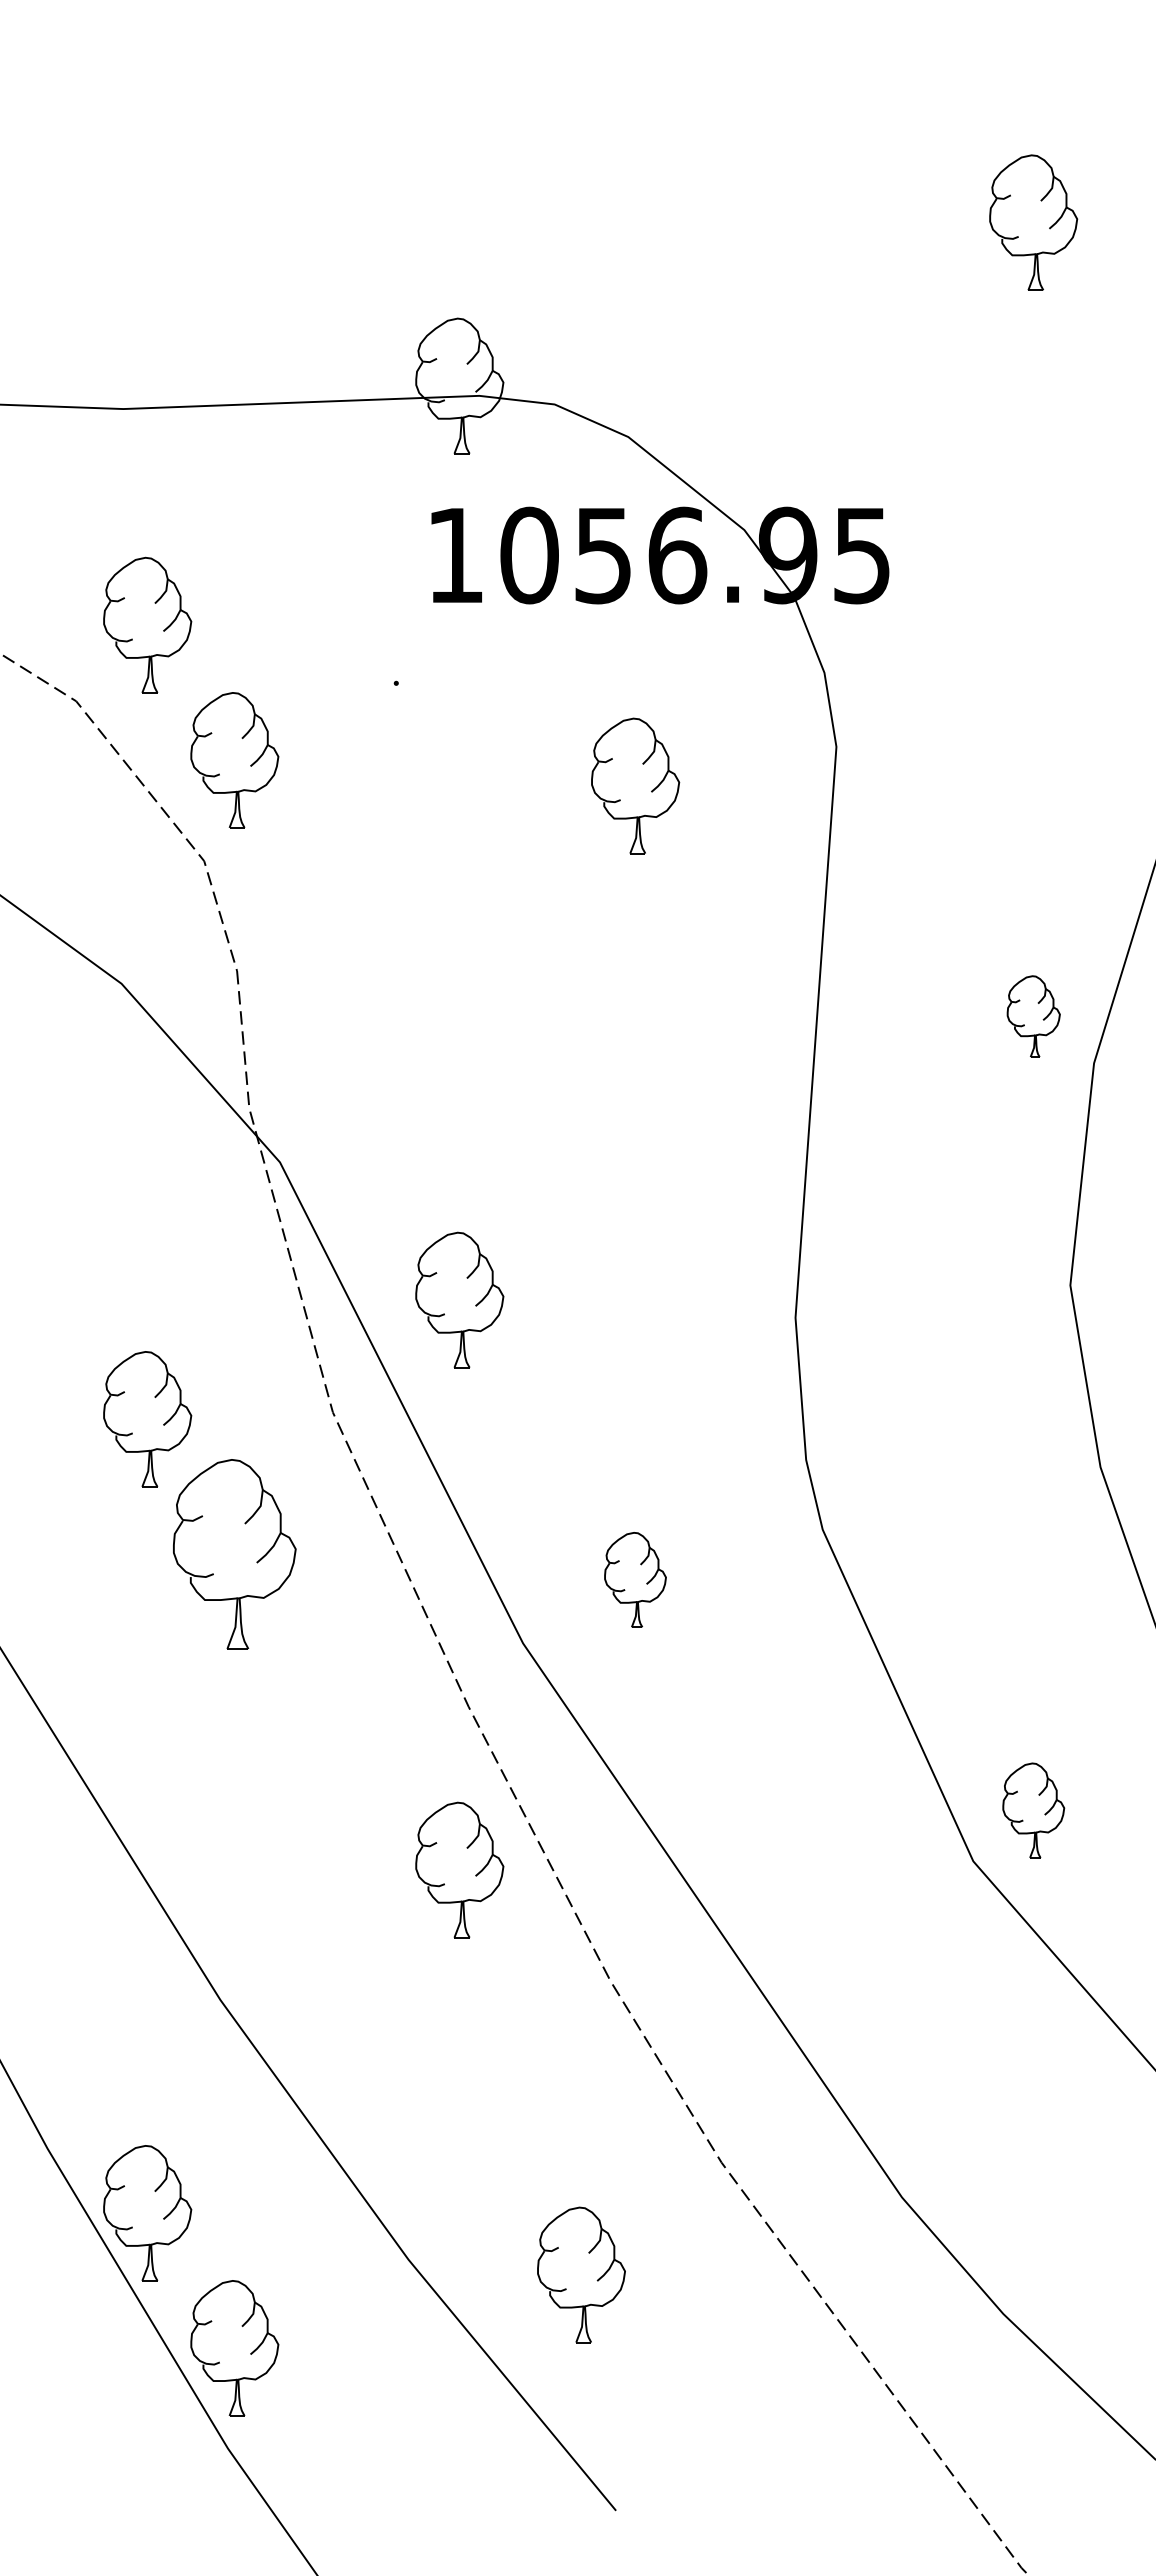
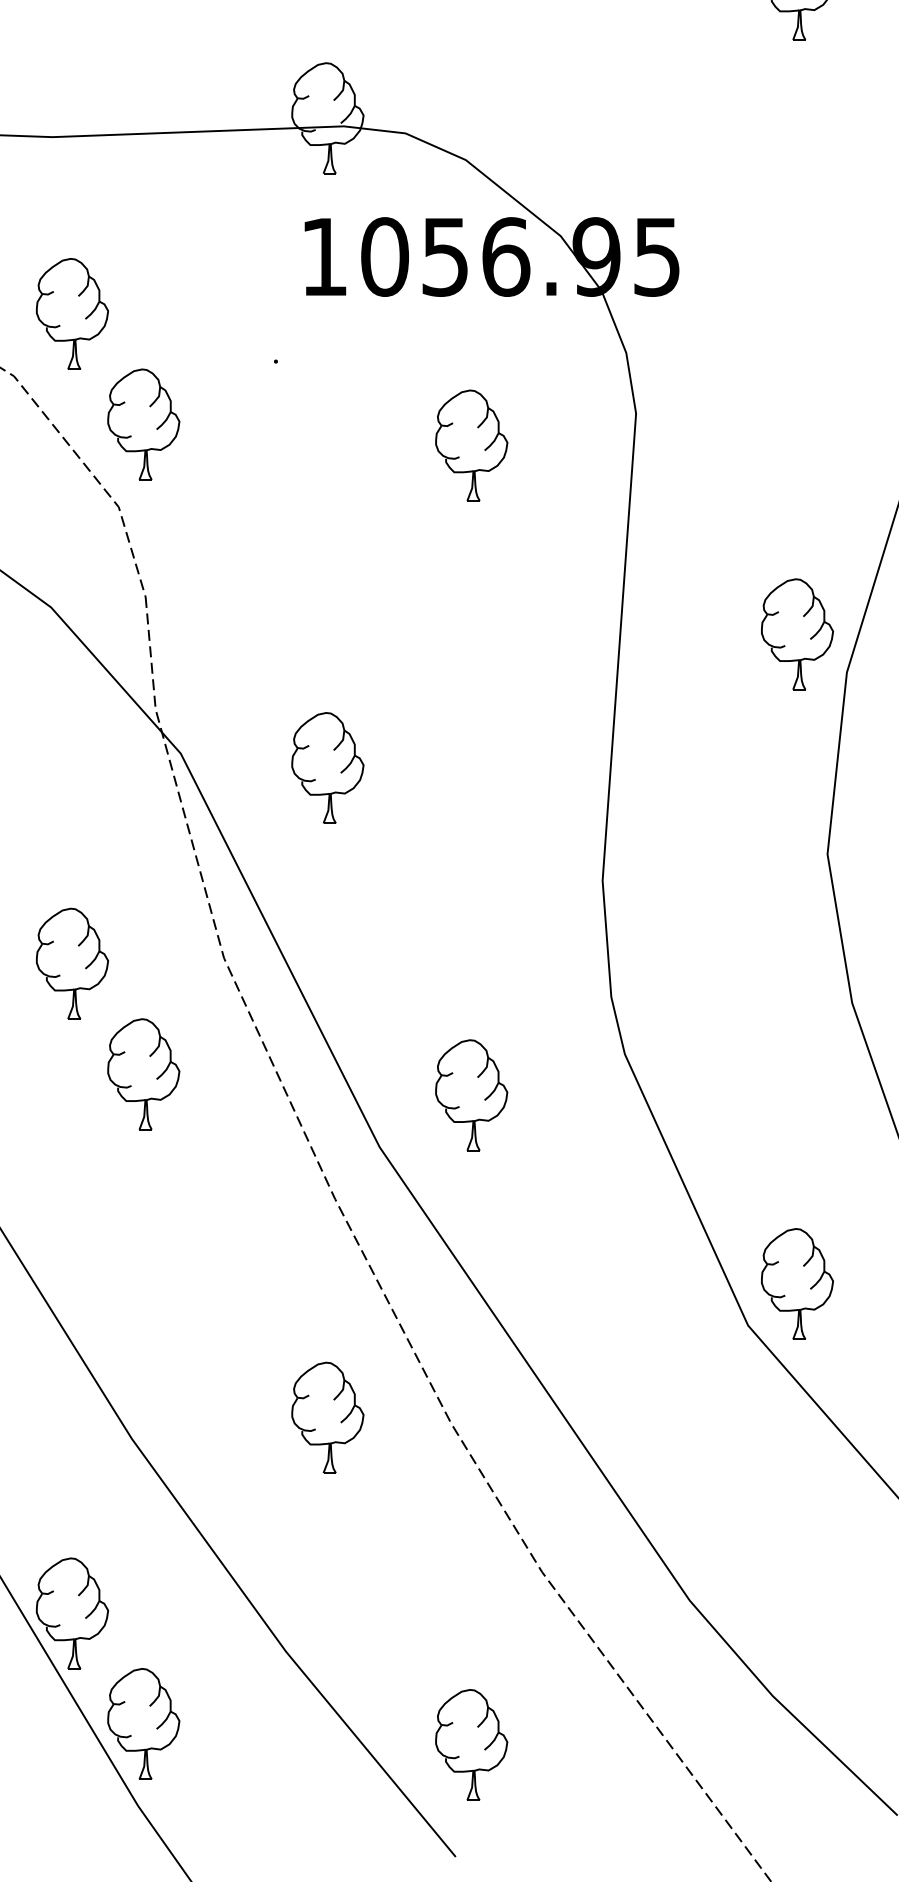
part: (1033, 1016) -> (797, 634), size x1.67
part: (459, 1299) -> (327, 767), moved
part: (234, 1554) -> (143, 1074), size x0.71
part: (635, 1579) -> (471, 1094), size x1.43
part: (1033, 1810) -> (797, 1283), size x1.43
part: (459, 1869) -> (327, 1417), moved
part: (581, 2274) -> (471, 1744), moved

